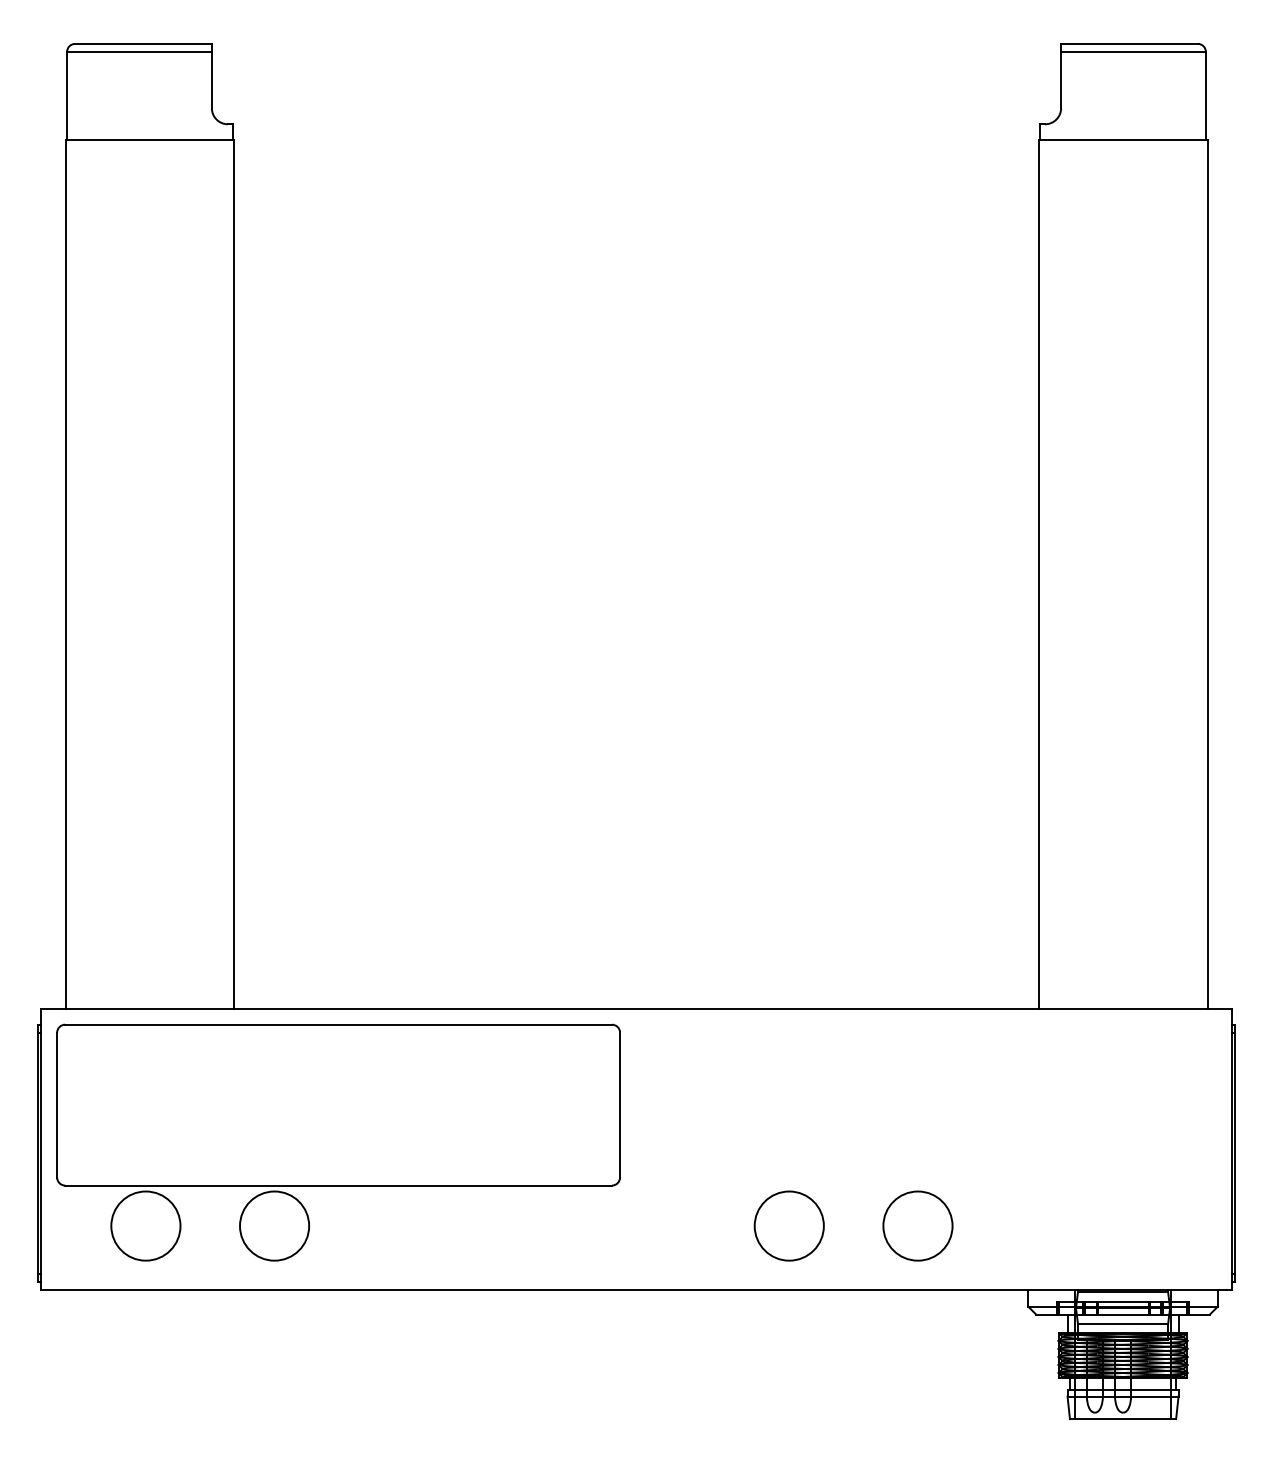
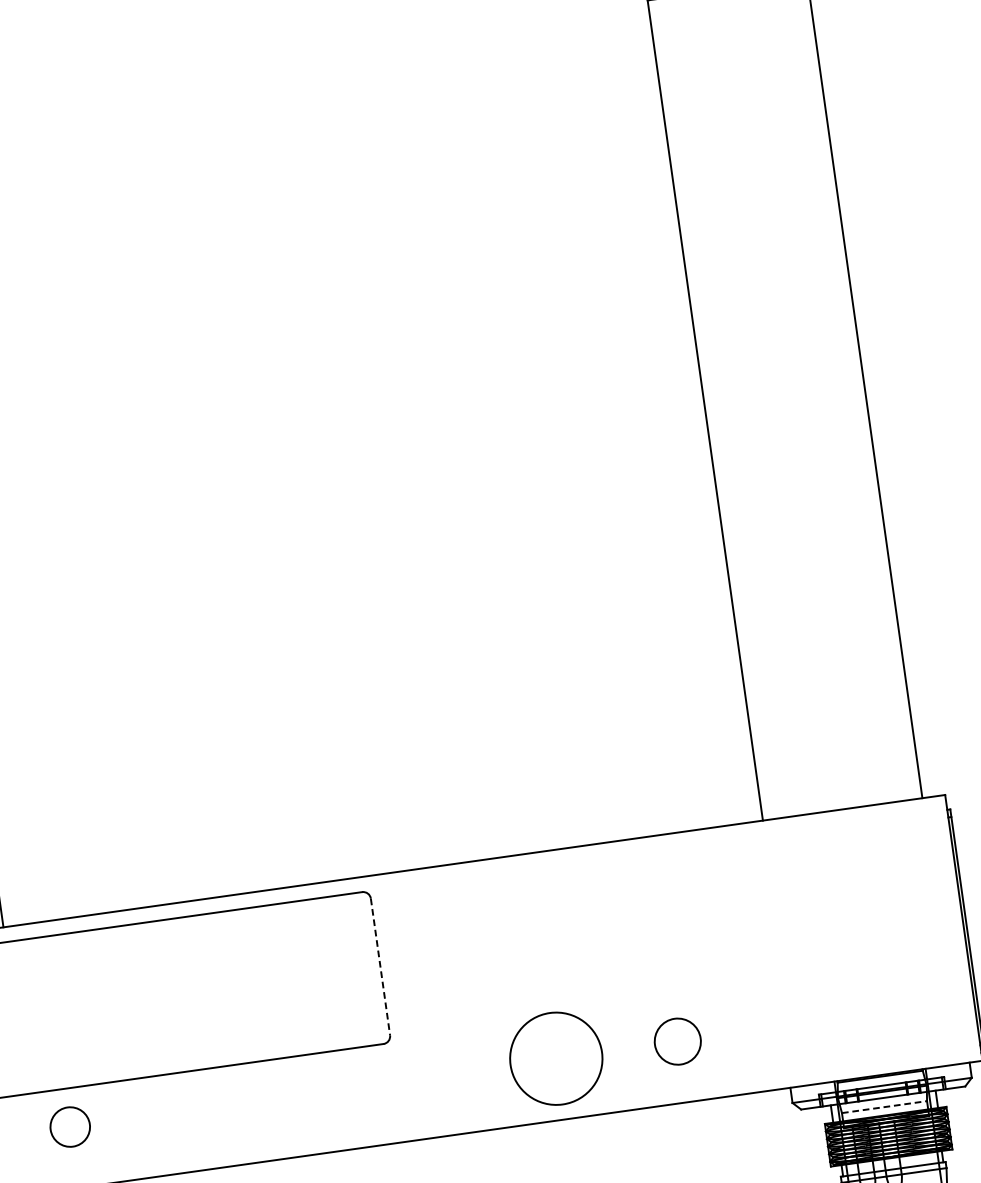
line: (620, 1105) -> (380, 967), solid -> dashed
circle: (274, 1225) -> (70, 1126), size x0.6
circle: (788, 1225) -> (555, 1058), size x1.4
circle: (917, 1225) -> (677, 1041), size x0.7
line: (1123, 1324) -> (884, 1107), solid -> dashed

